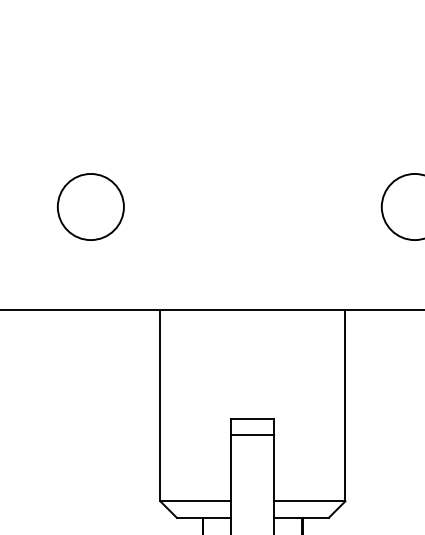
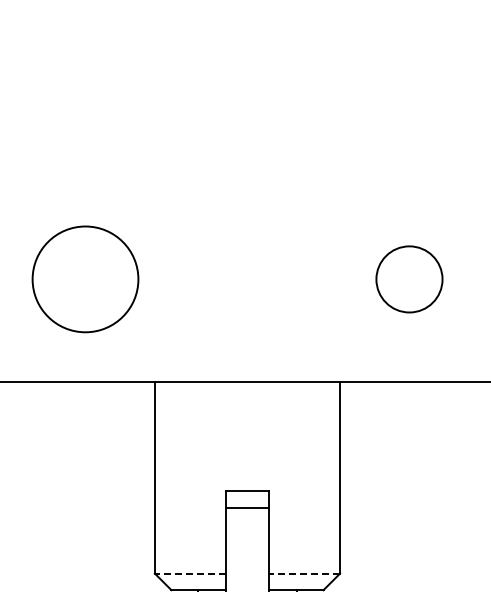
circle: (90, 207) -> (85, 279), size x1.6
line: (195, 501) -> (190, 573), solid -> dashed
line: (309, 501) -> (304, 573), solid -> dashed

